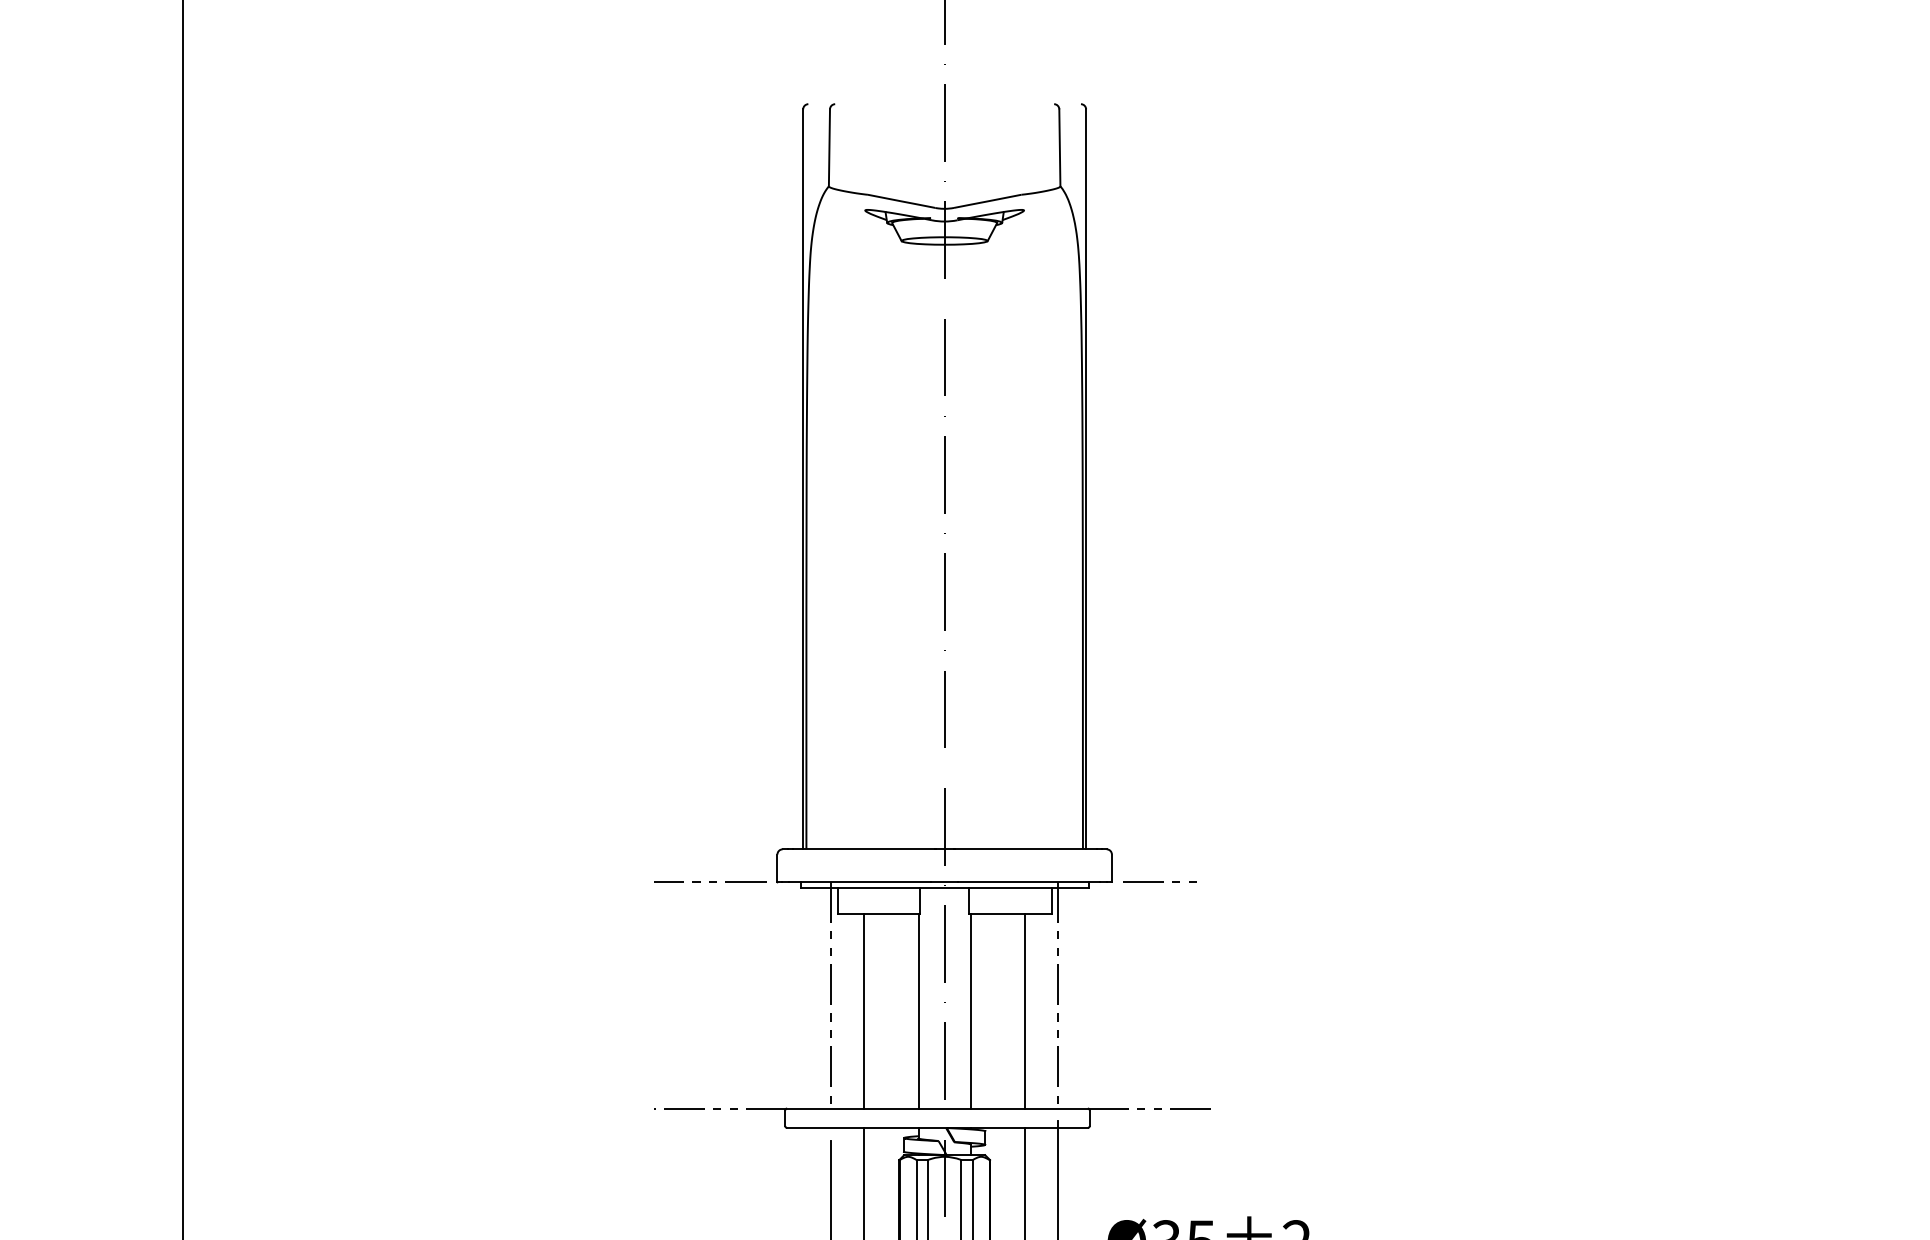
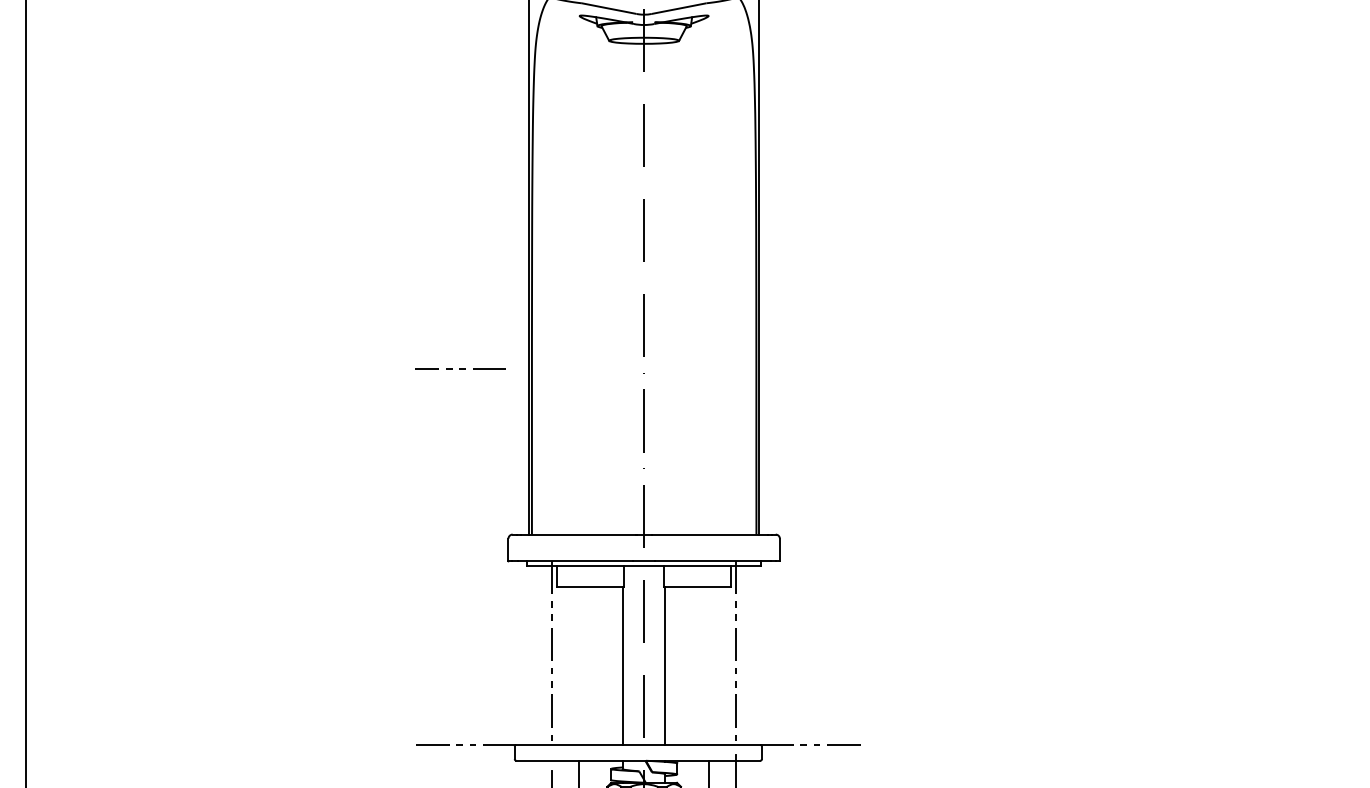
line: (710, 881) -> (460, 369), moved
line: (1159, 881) -> (818, 560), removed
line: (864, 1011) -> (579, 666), removed
line: (1025, 1011) -> (709, 666), removed

